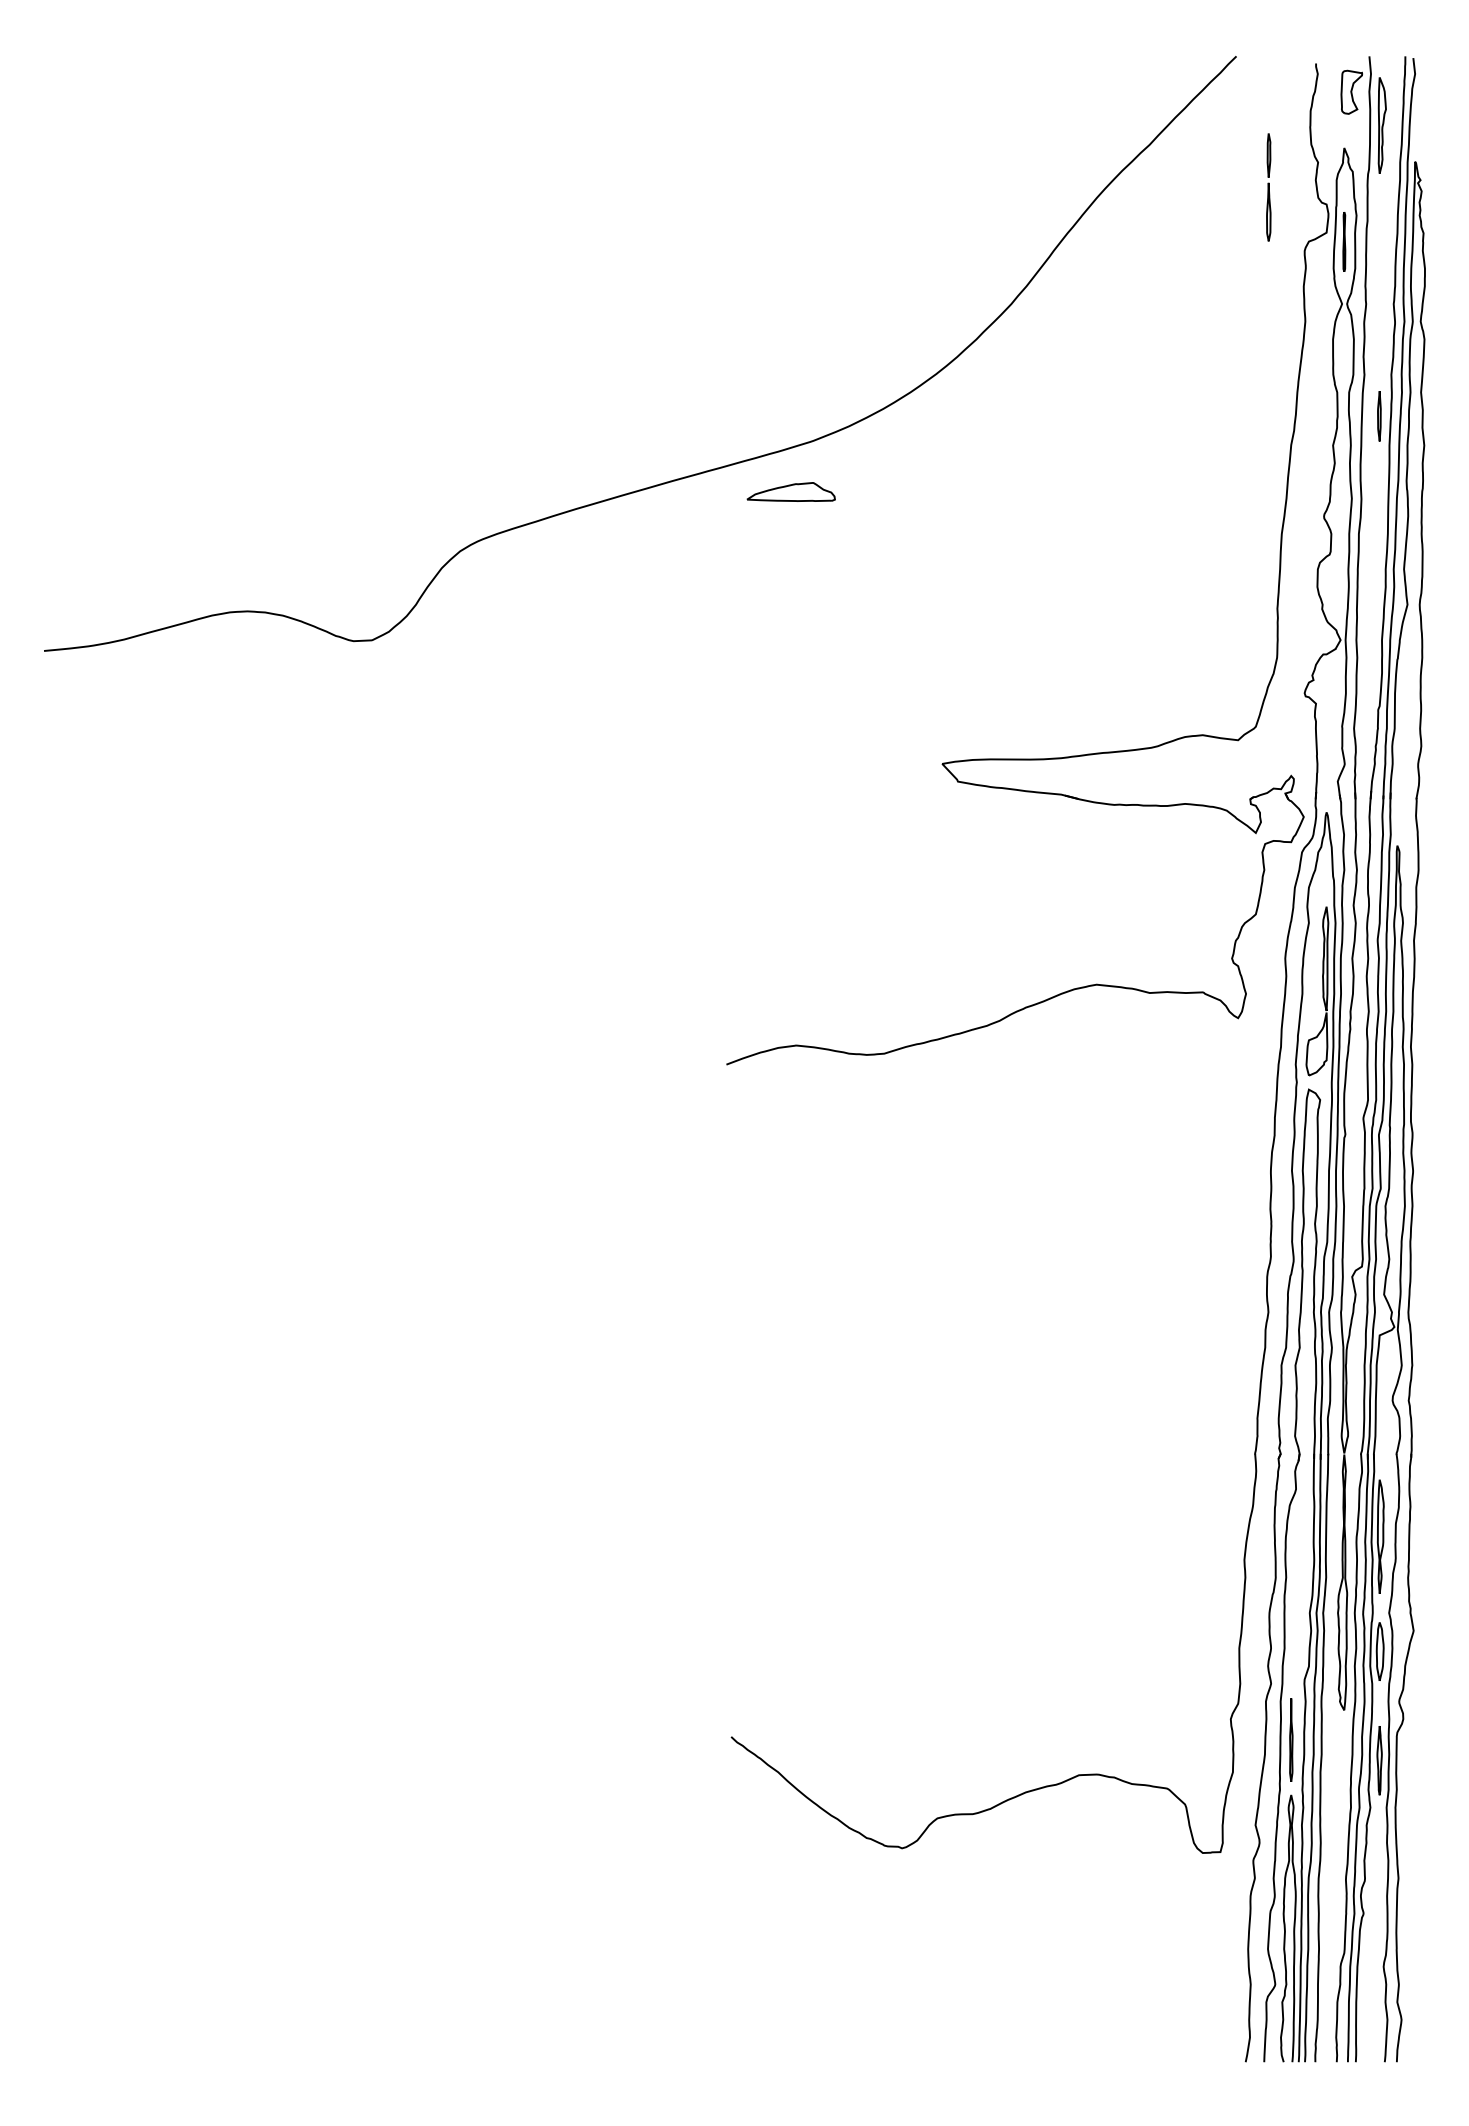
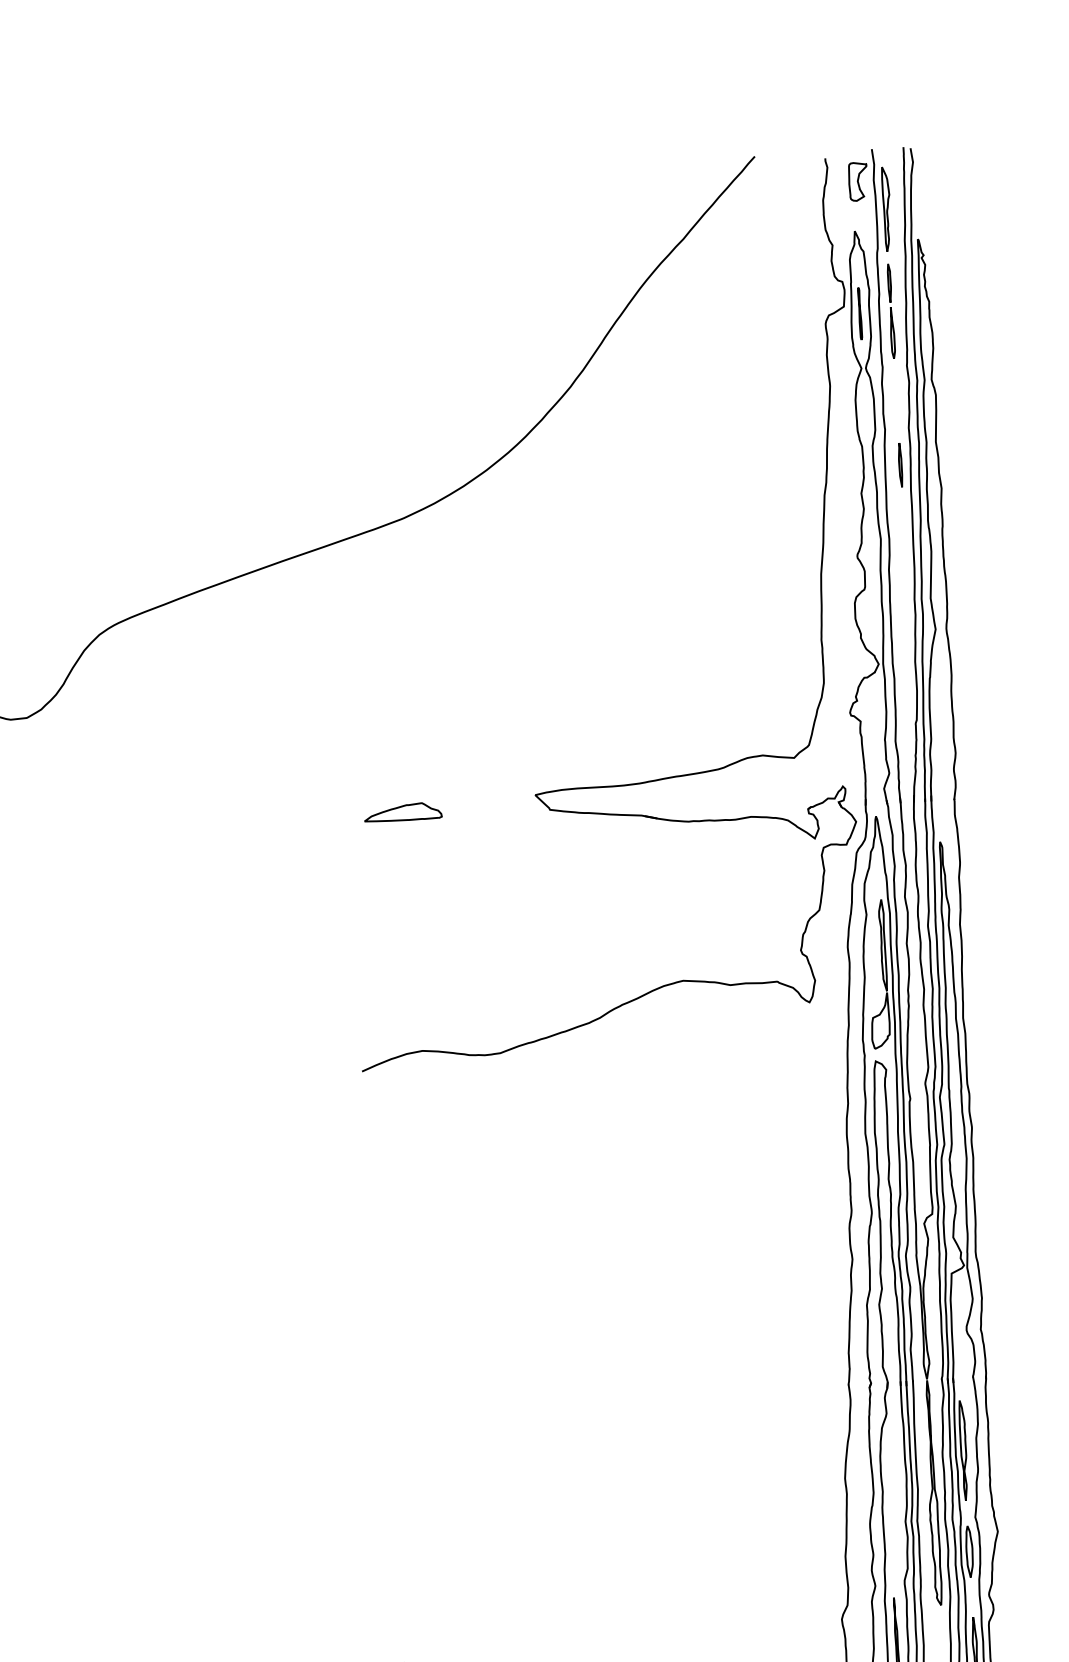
part: (1268, 187) -> (890, 311), moved
part: (790, 491) -> (402, 811), moved

